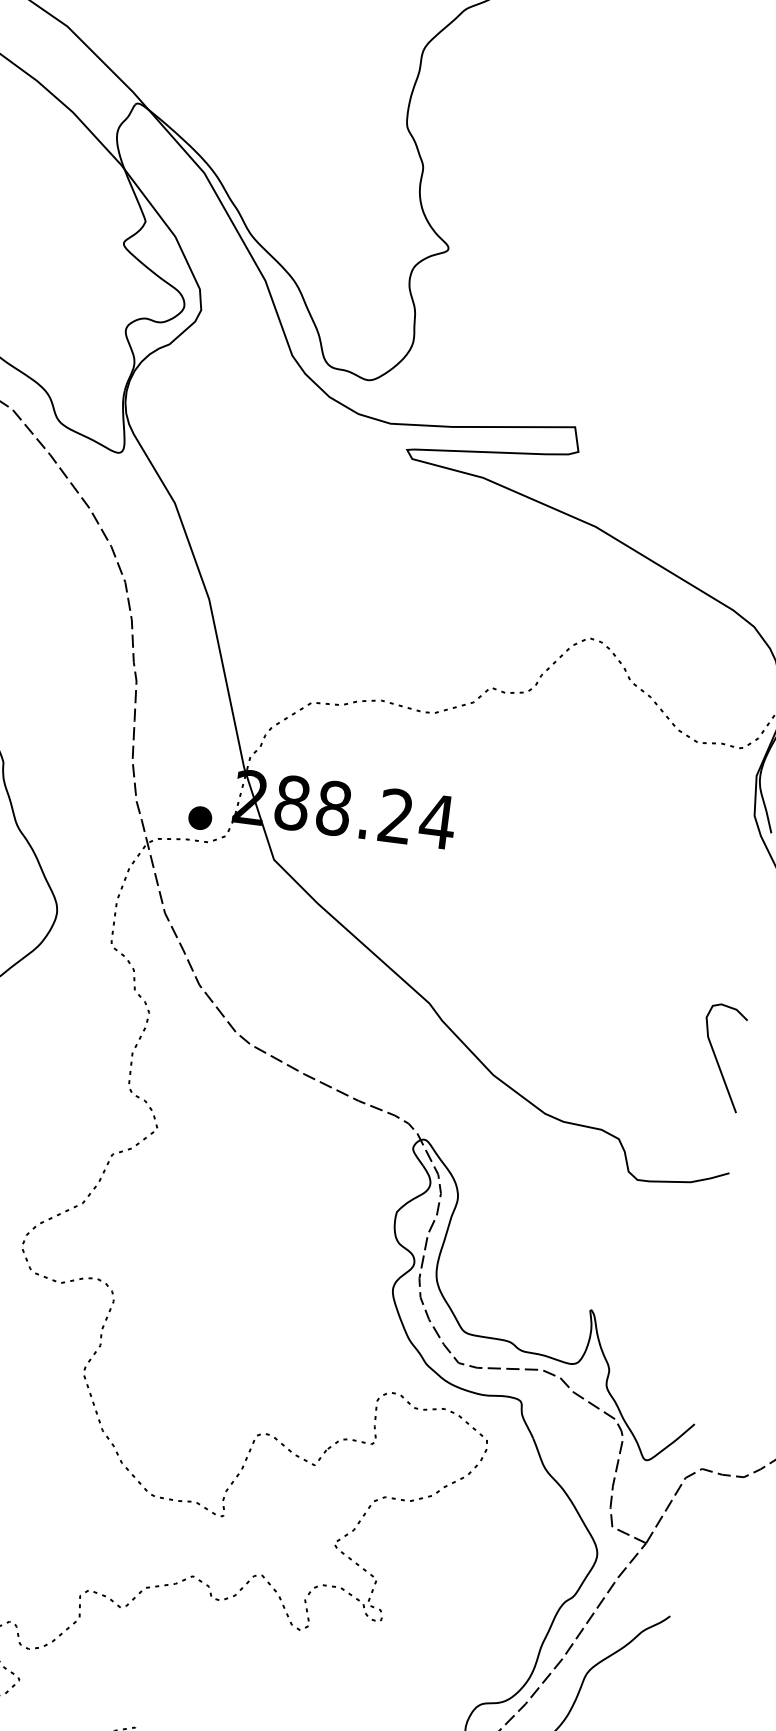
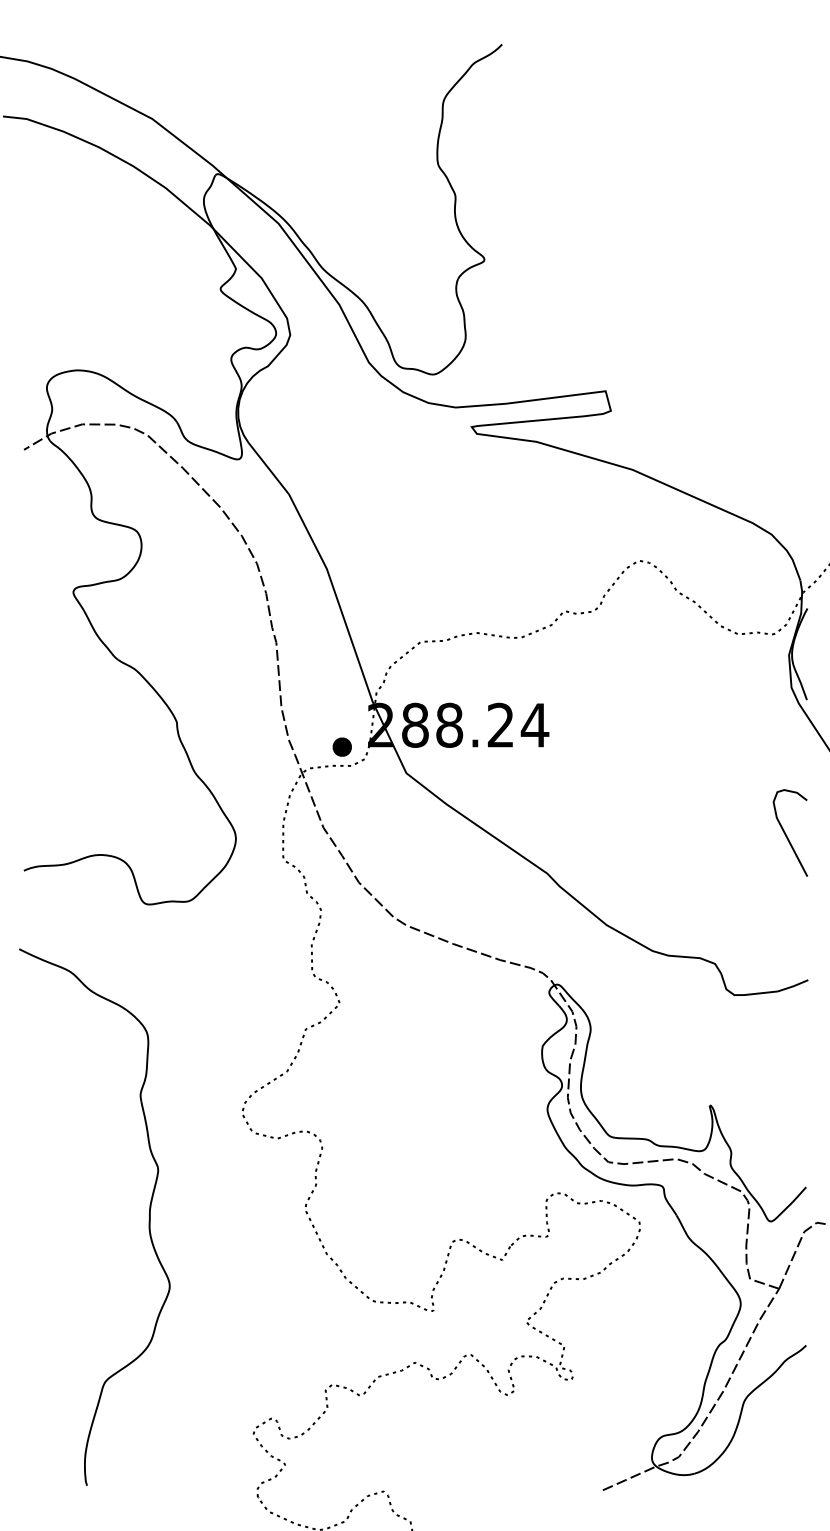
curve: (717, 1058) -> (786, 834), moved

